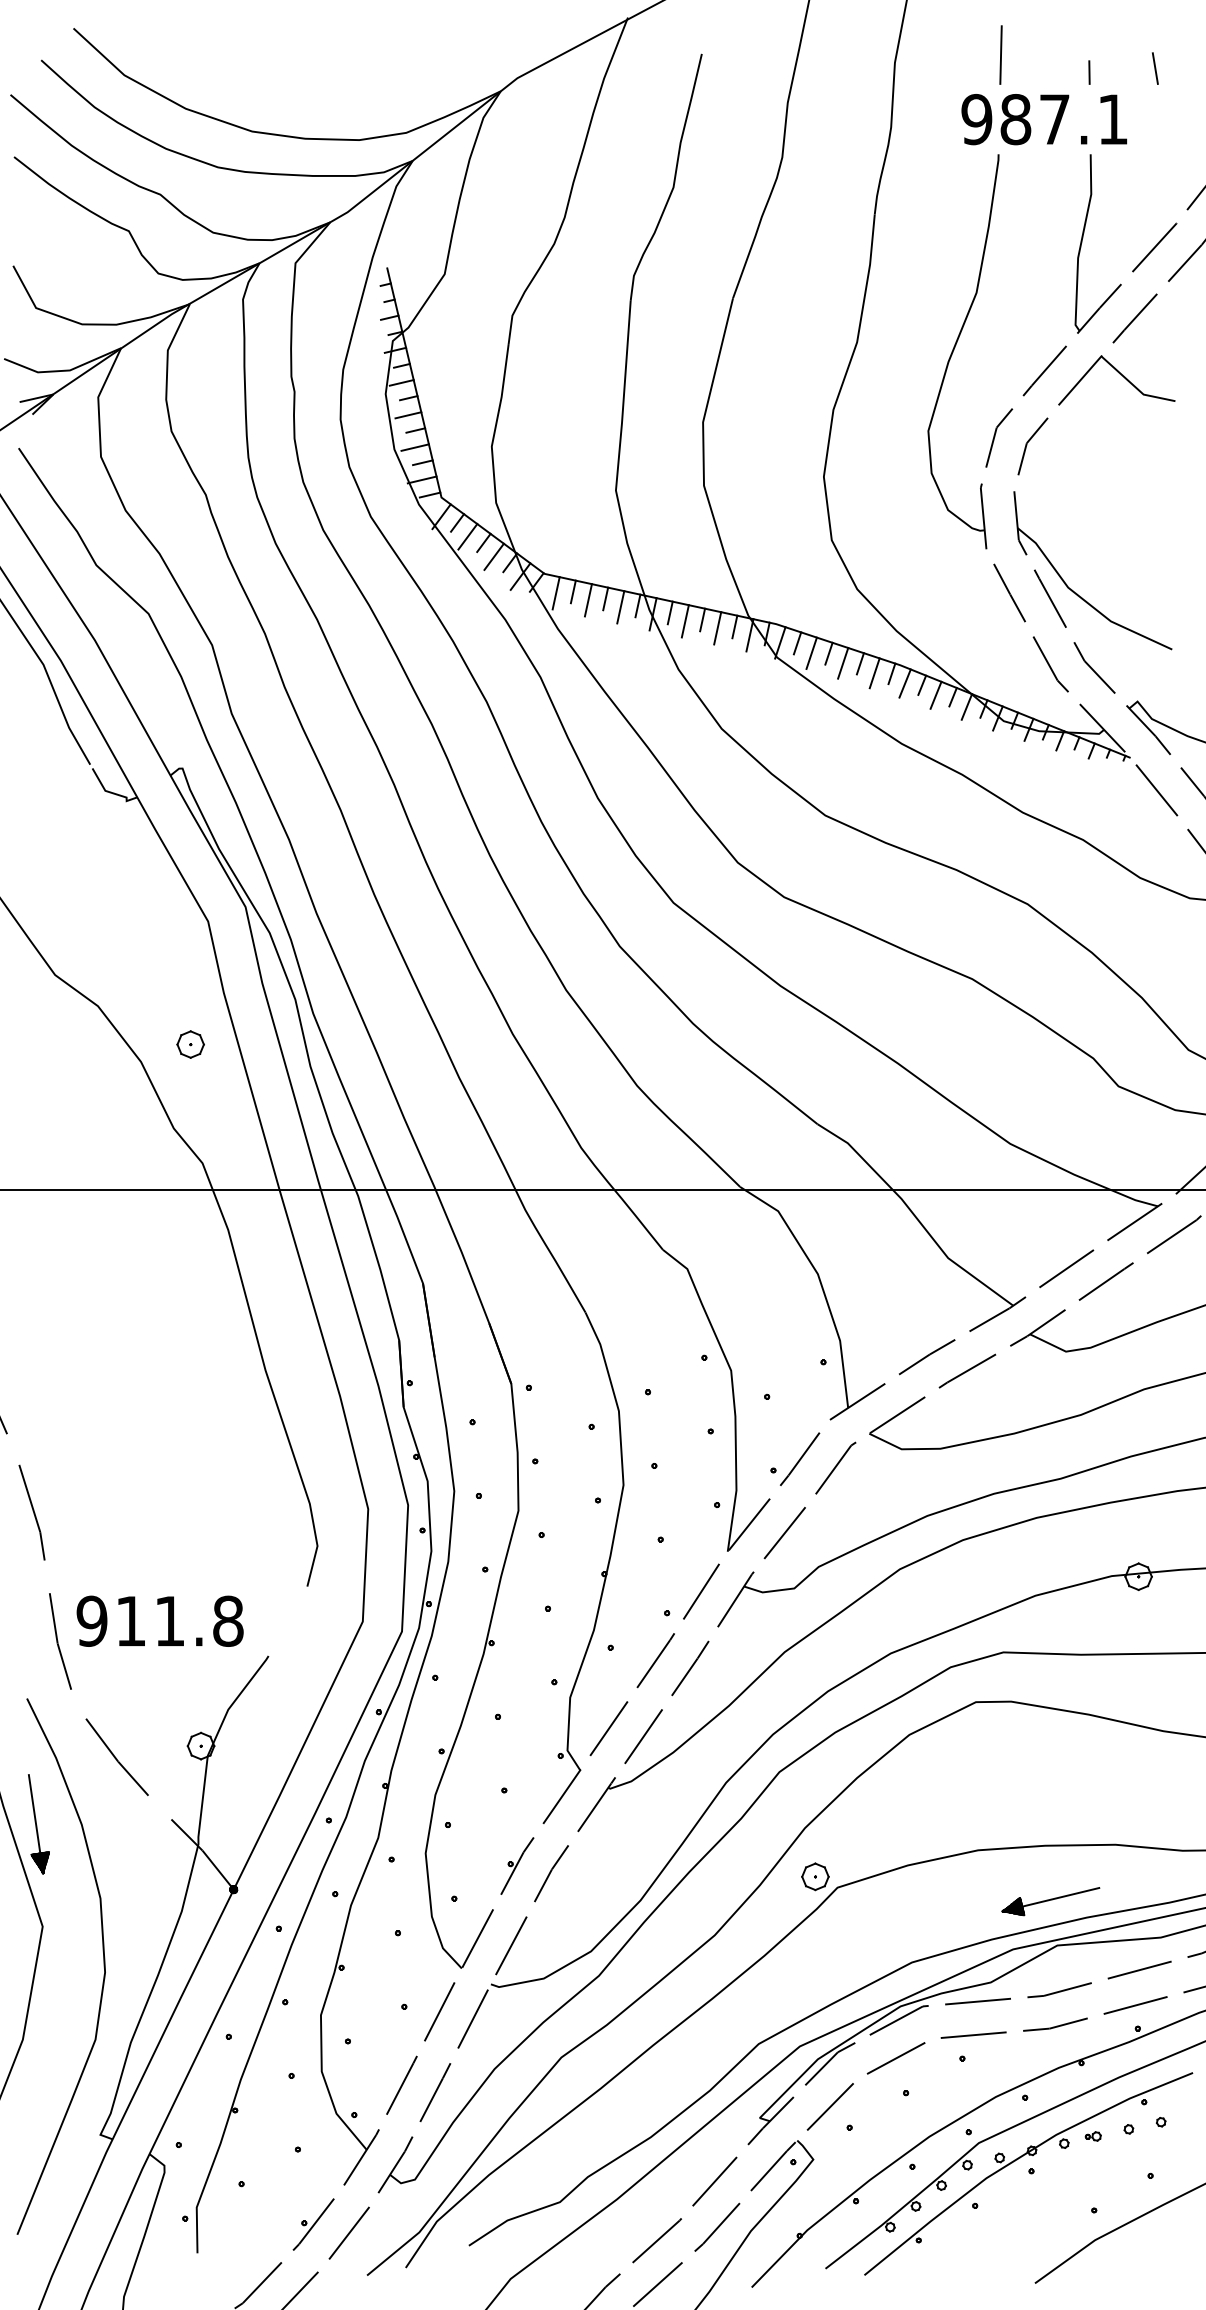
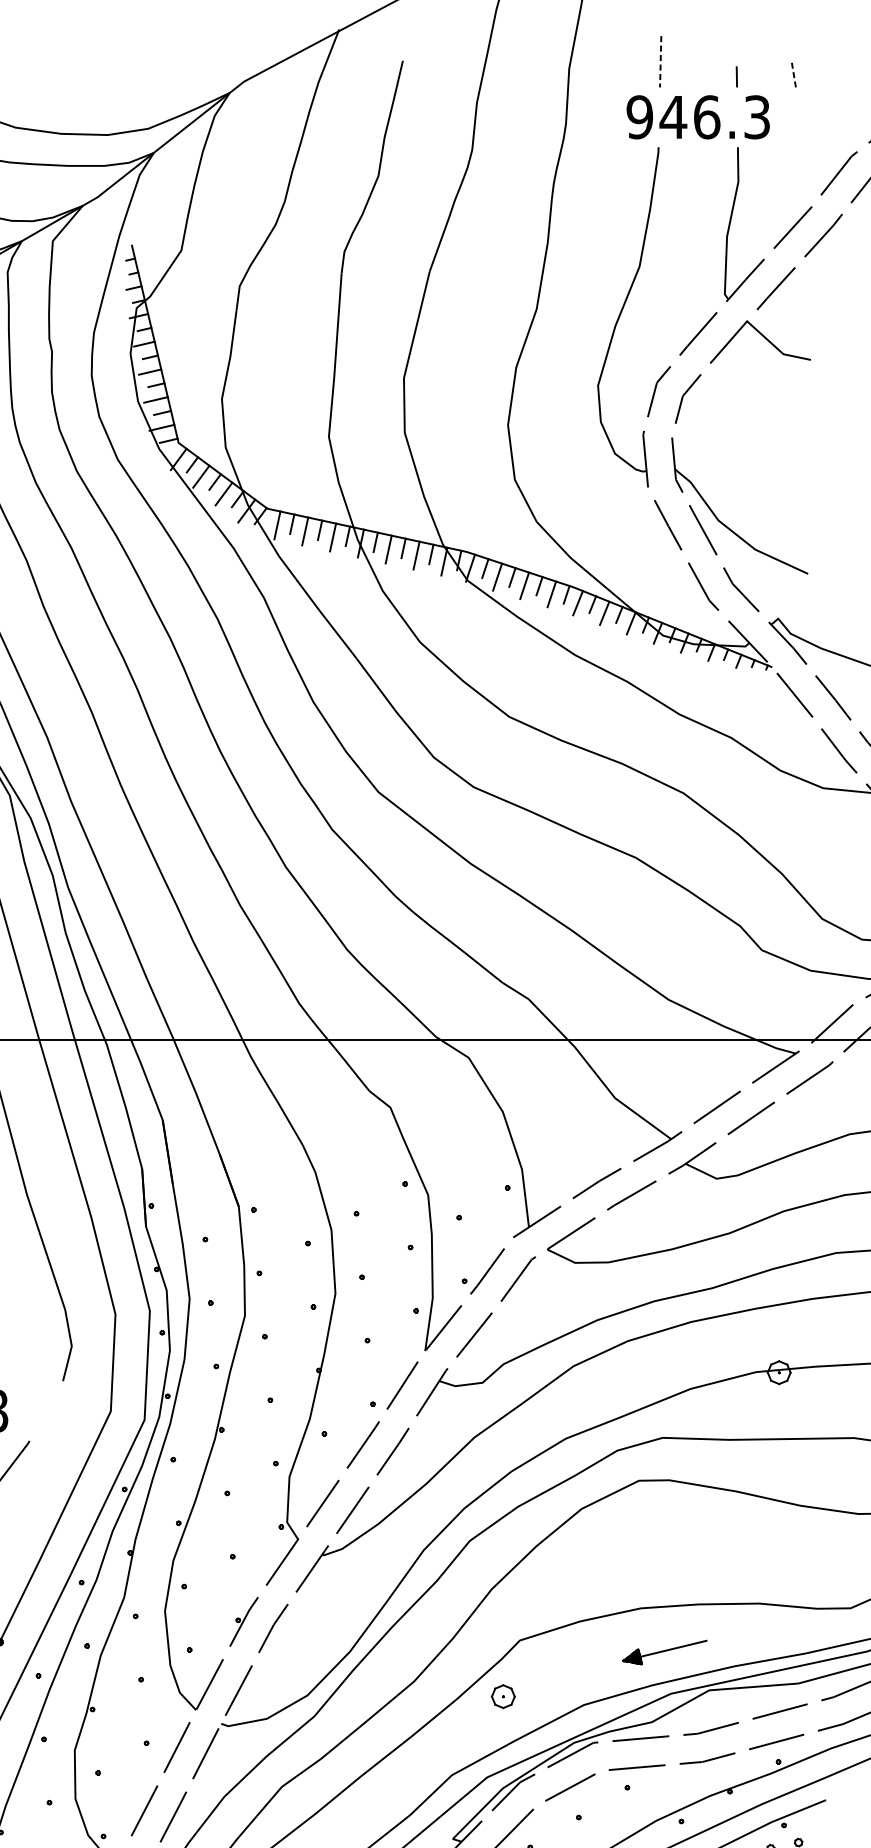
line: (1001, 55) -> (661, 62), solid -> dashed
line: (1155, 68) -> (793, 73), solid -> dashed
text: (1063, 119) -> (714, 117), 987.1 -> 946.3
part: (815, 1876) -> (503, 1696), moved
part: (1050, 1901) -> (664, 1652), moved

